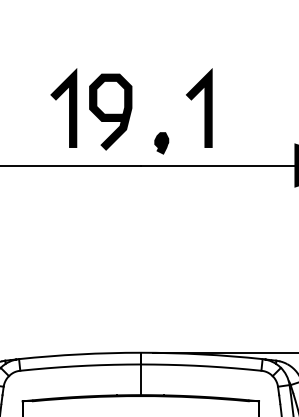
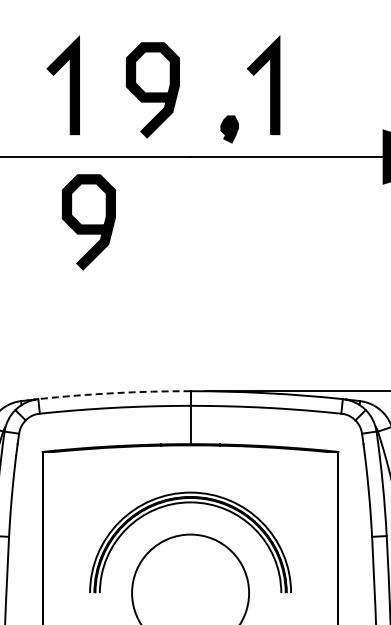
line: (68, 108) -> (69, 85), moved
part: (161, 143) -> (229, 129), moved
curve: (59, 219) -> (88, 224), added
arc: (79, 354) -> (114, 393), solid -> dashed

